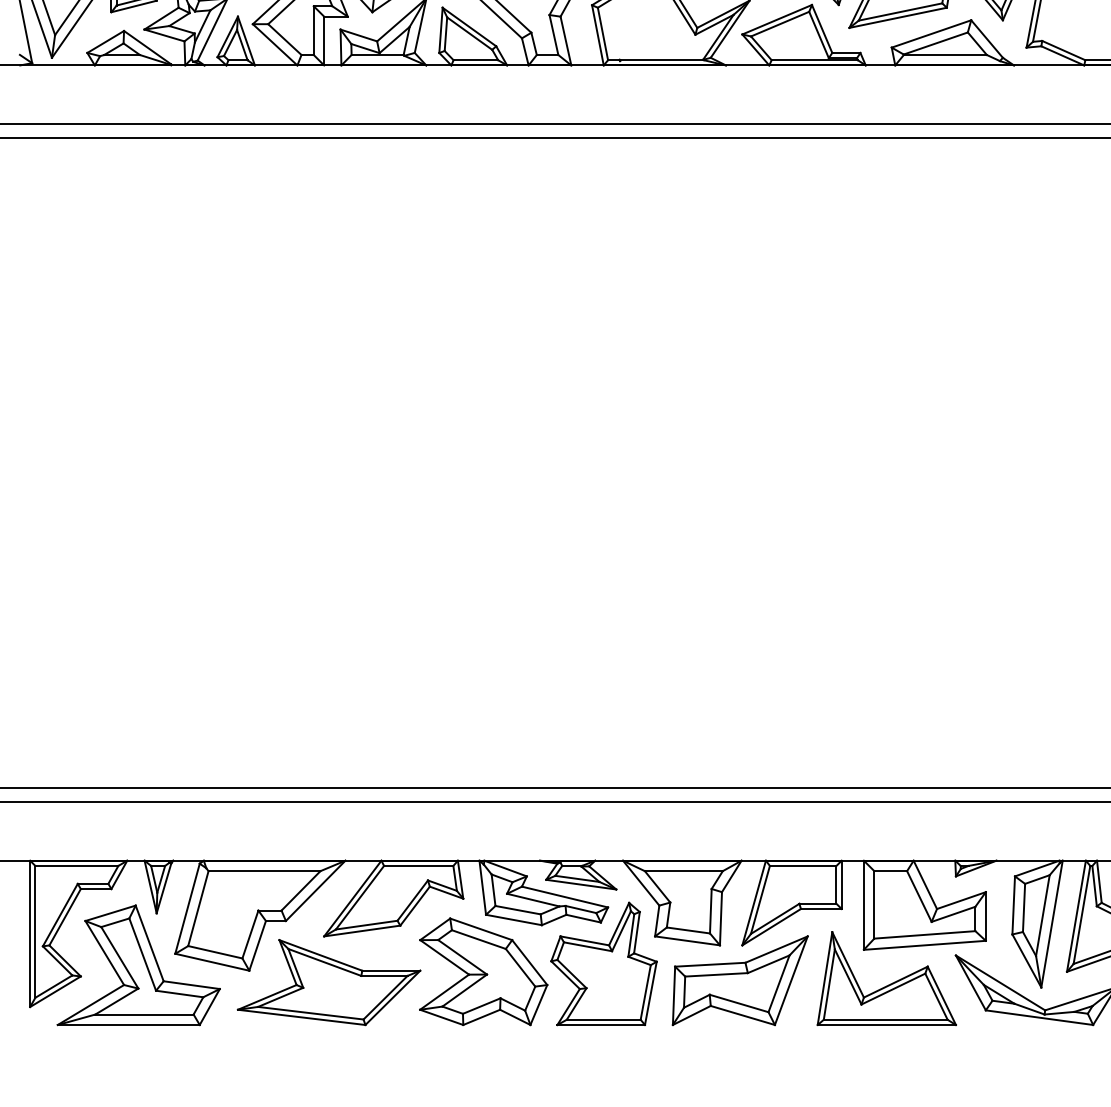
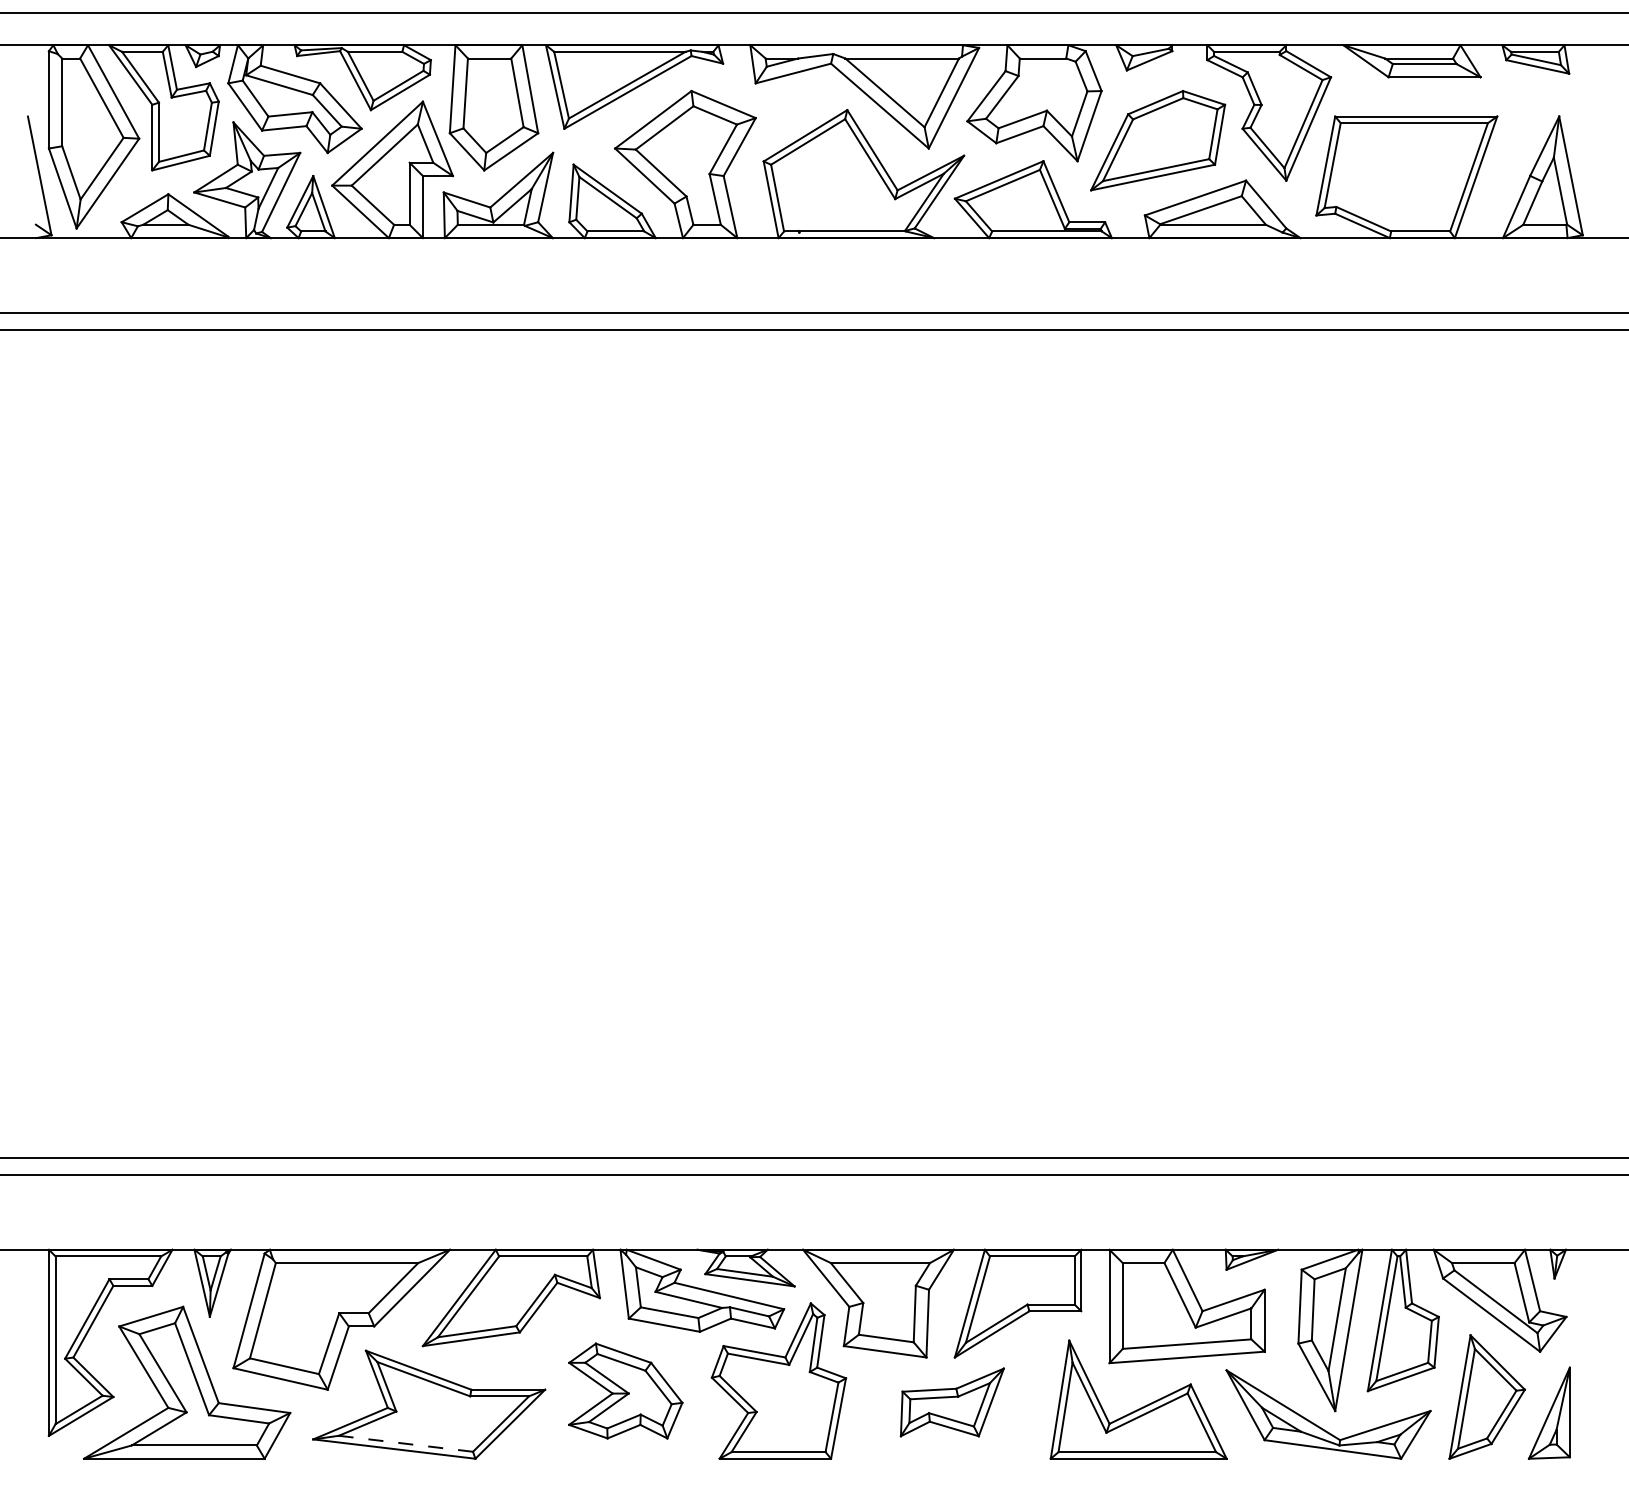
part: (483, 971) -> (625, 1390), size x0.7
part: (740, 980) -> (952, 1402), size x0.6
line: (310, 1012) -> (405, 1443), solid -> dashed

